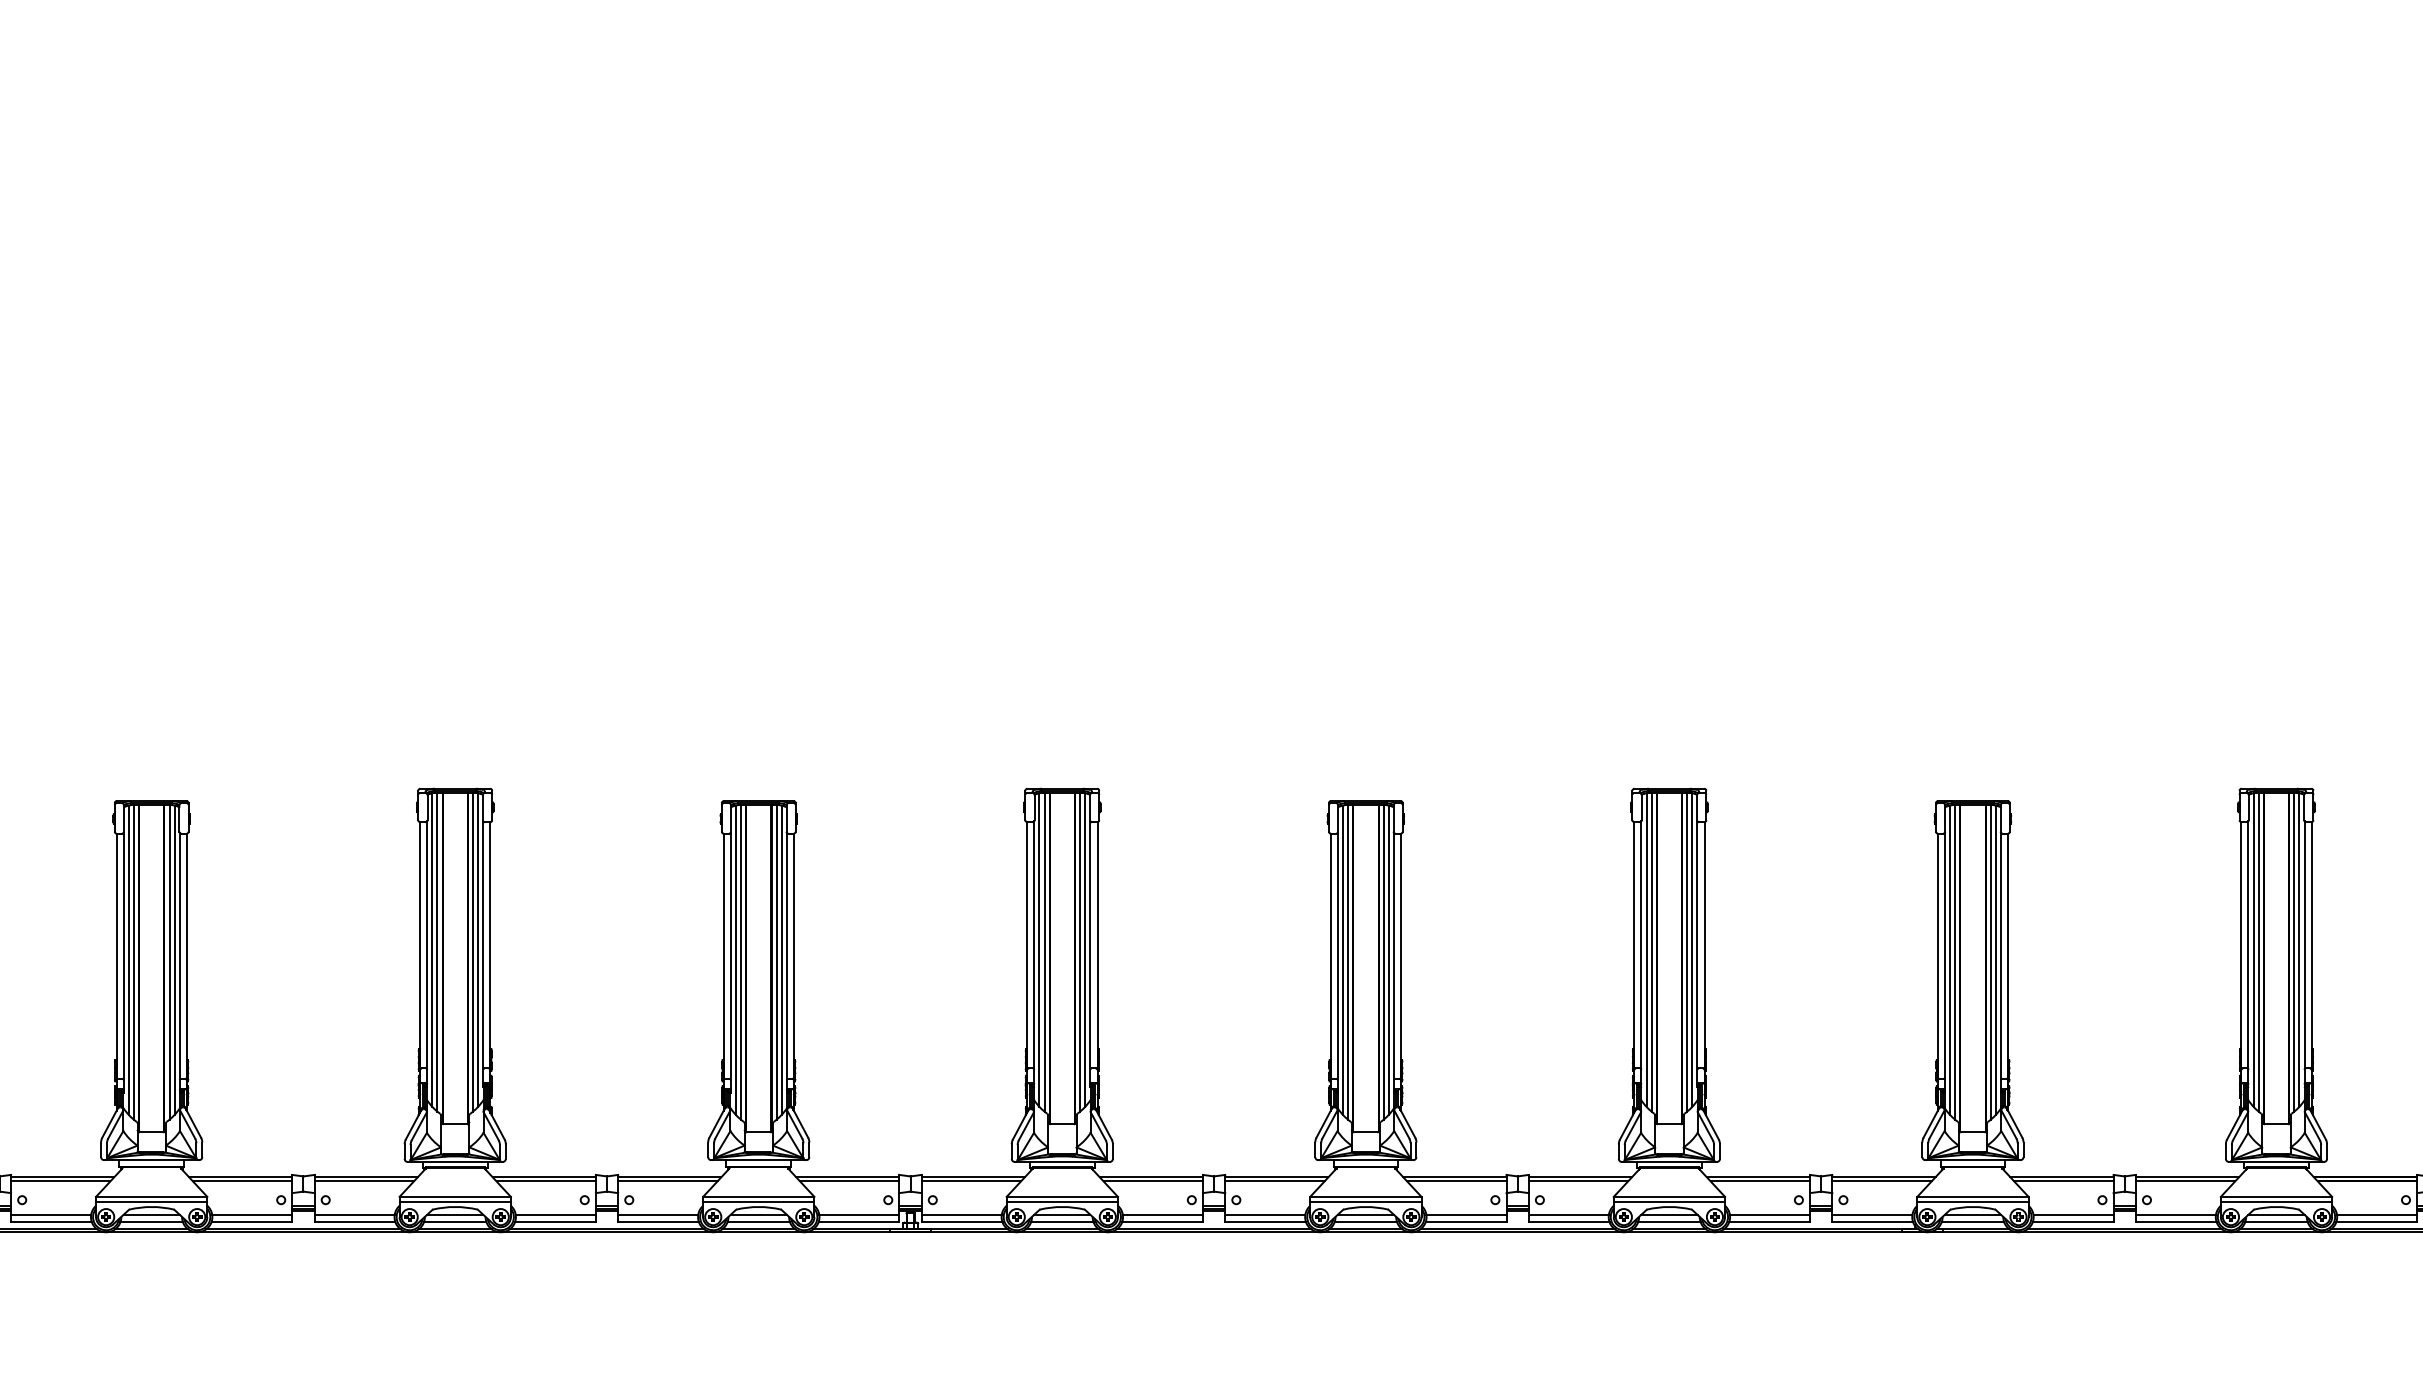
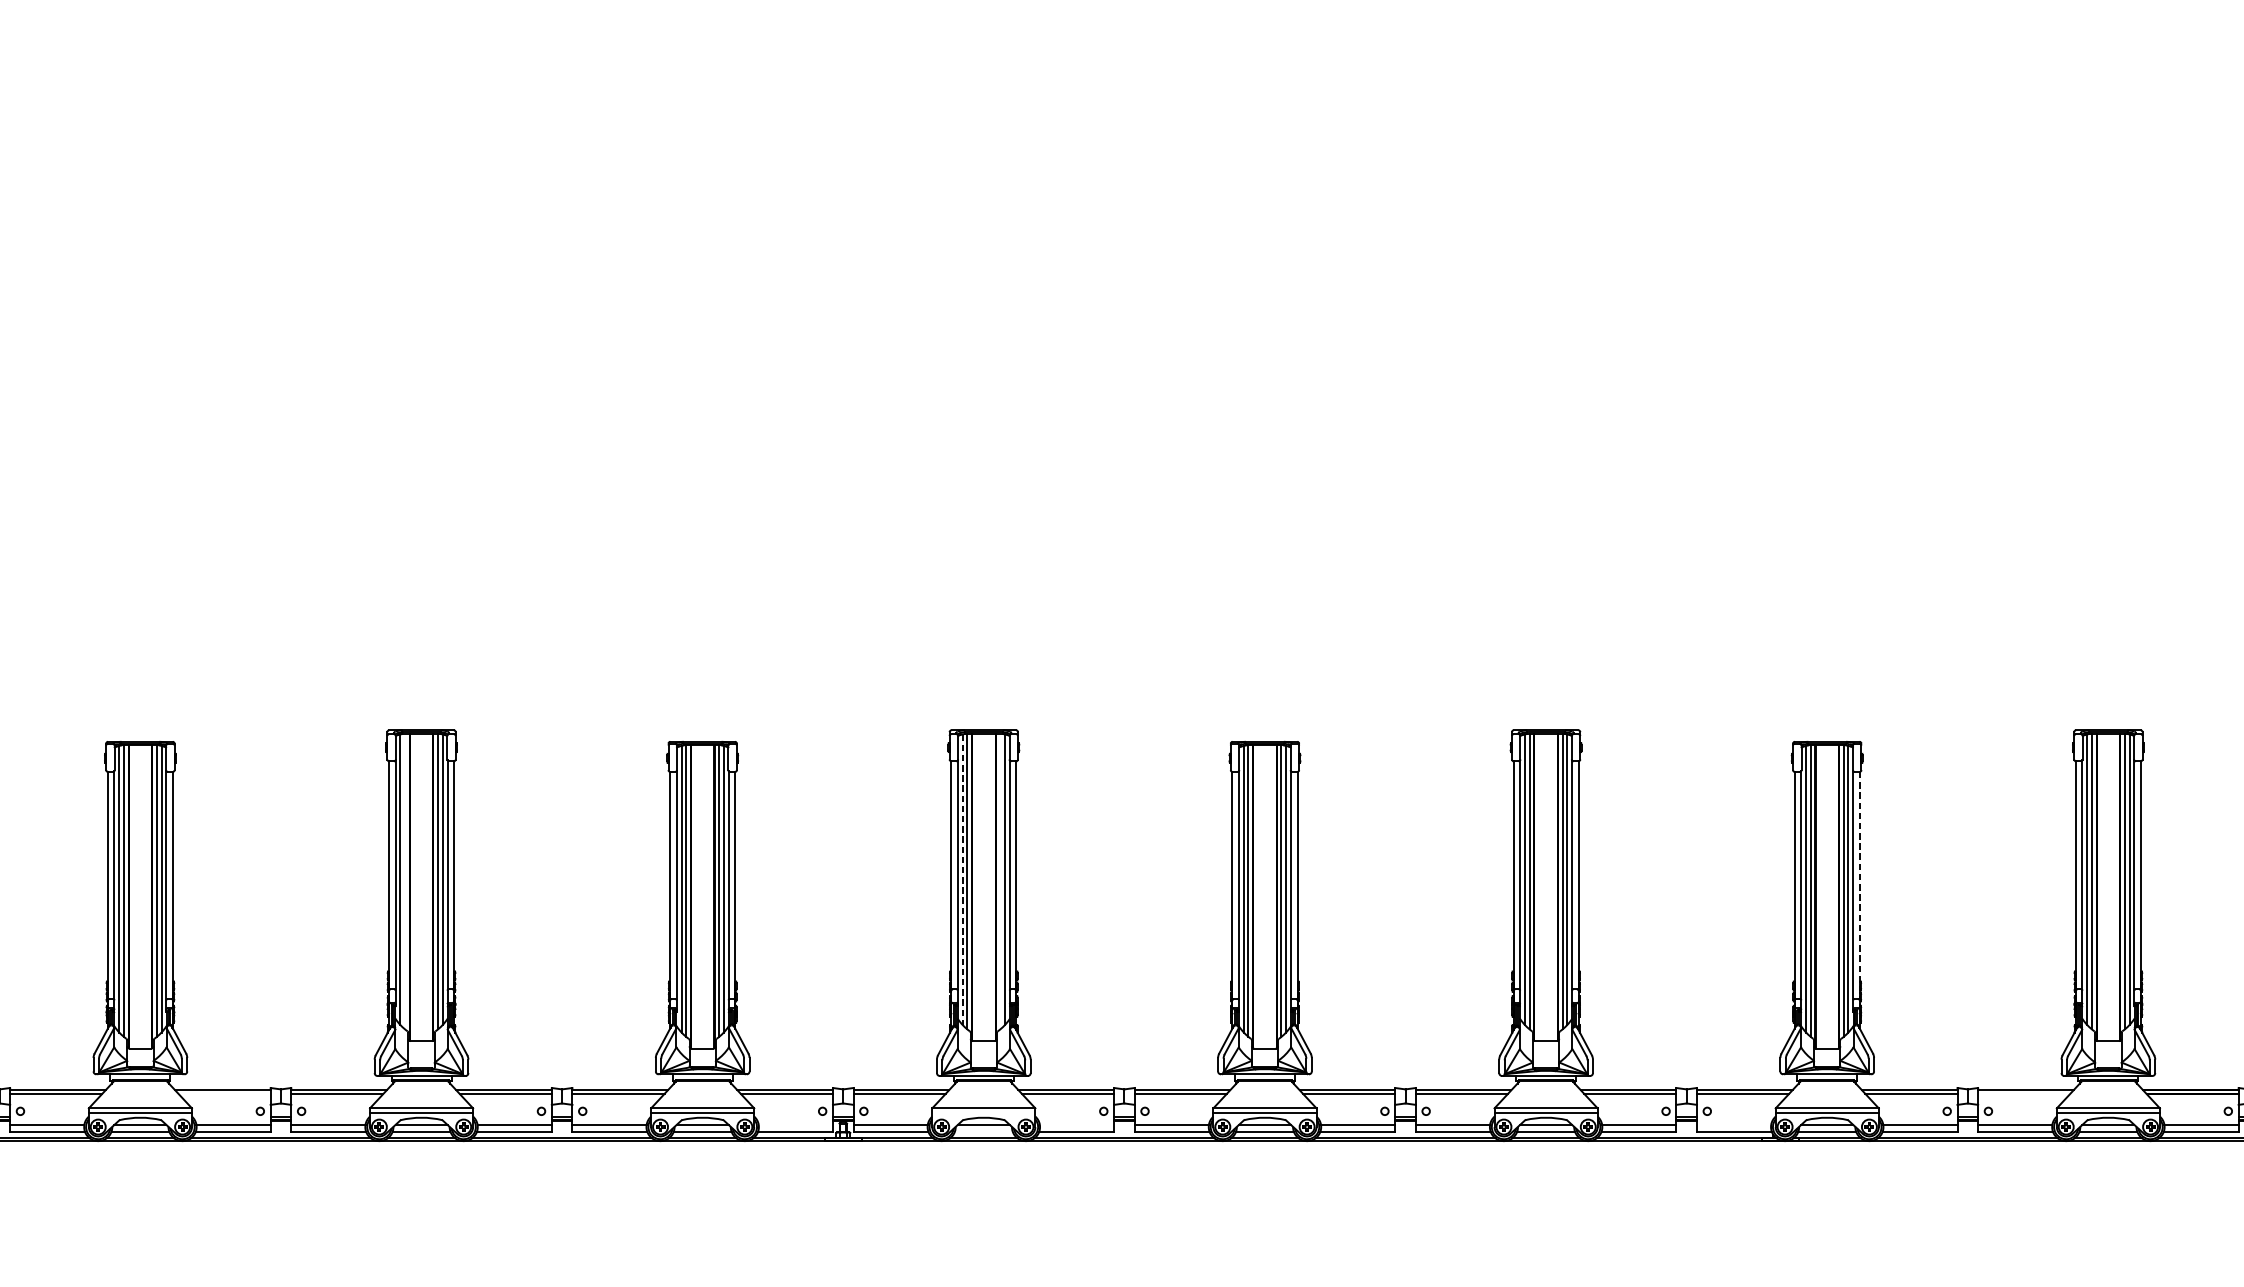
line: (1039, 950) -> (962, 880), solid -> dashed
line: (437, 951) -> (405, 881), removed
line: (1080, 951) -> (1000, 881), removed
line: (2008, 957) -> (1860, 886), solid -> dashed
line: (242, 1181) -> (224, 1094), removed
line: (2185, 1181) -> (2024, 1094), removed
line: (1061, 1201) -> (983, 1112), removed
line: (859, 1214) -> (795, 1124), removed
line: (1162, 1214) -> (1076, 1124), removed
line: (1872, 1214) -> (1734, 1124), removed
line: (1062, 1222) -> (983, 1132), removed

